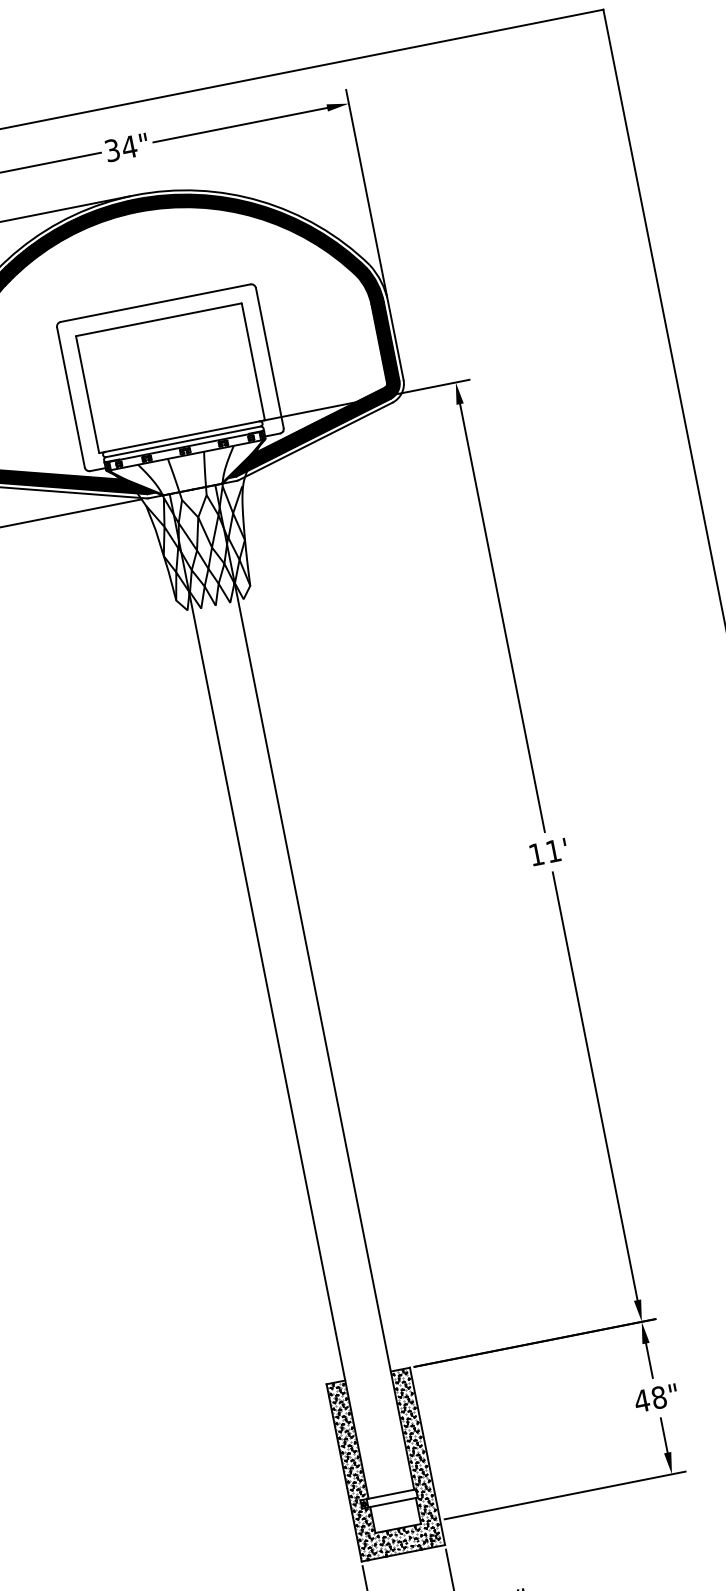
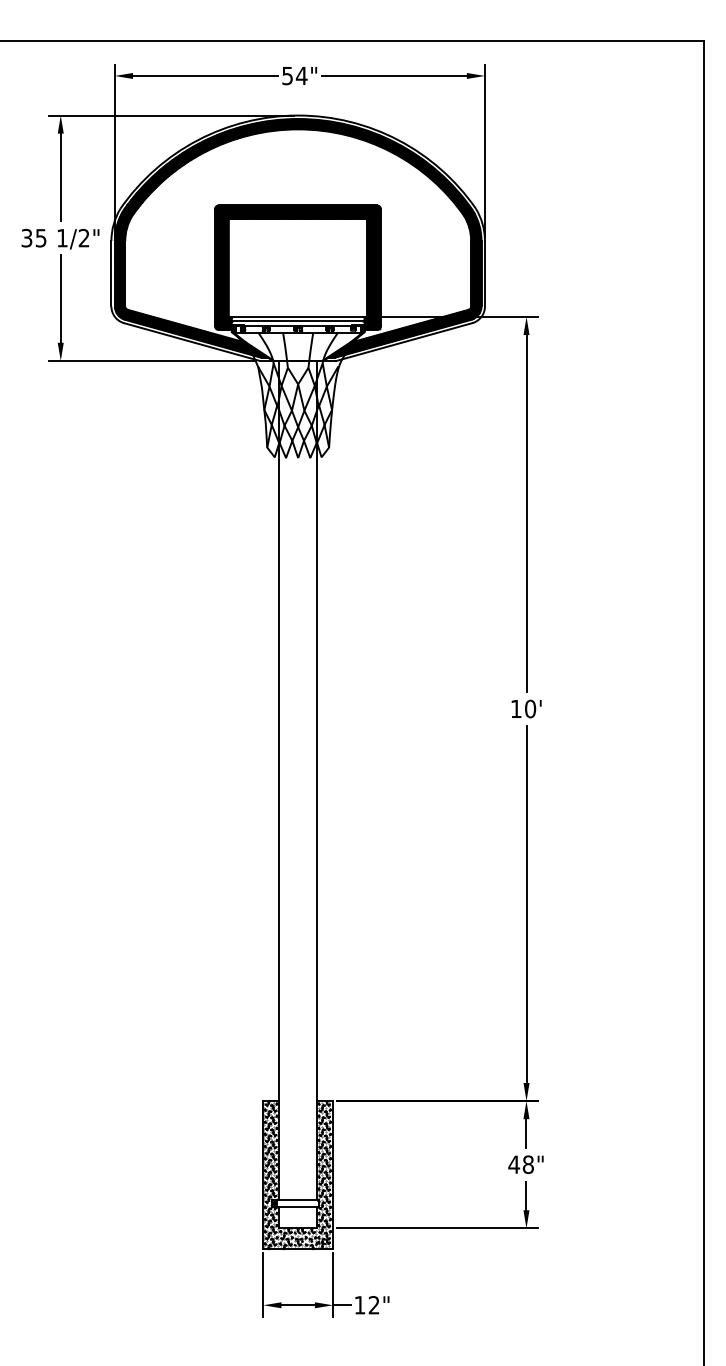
text: (112, 149) -> (287, 75), 34" -> 54"
hatch: (169, 377) -> (297, 267), added
text: (553, 850) -> (530, 708), 11' -> 10'

